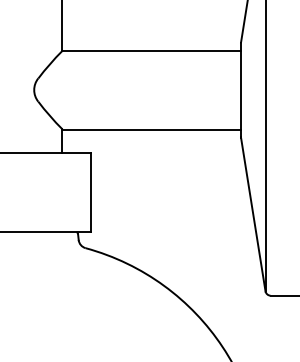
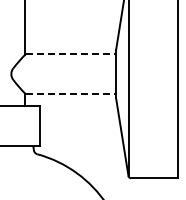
line: (152, 51) -> (71, 54), solid -> dashed
line: (152, 130) -> (71, 94), solid -> dashed

